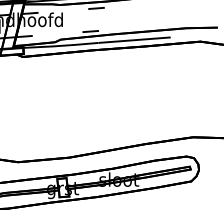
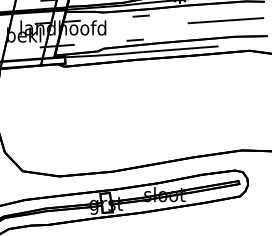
line: (177, 12) -> (225, 20), added

